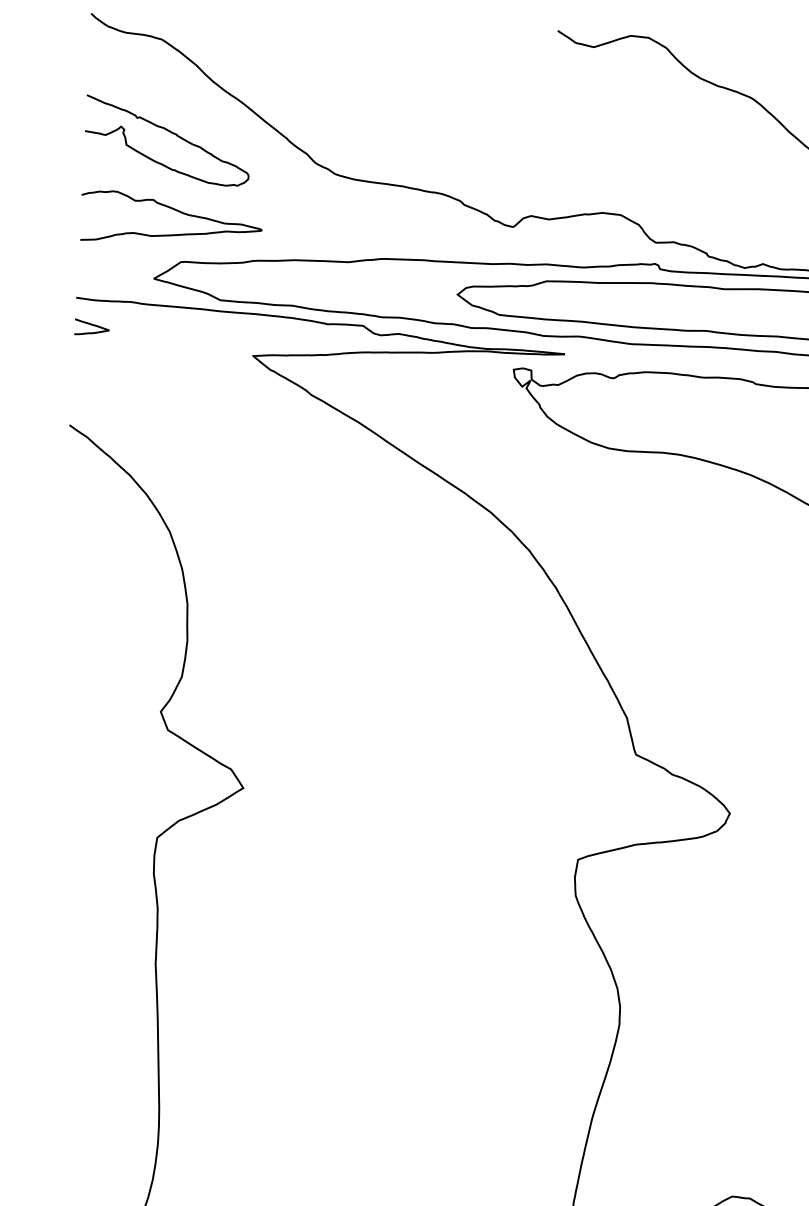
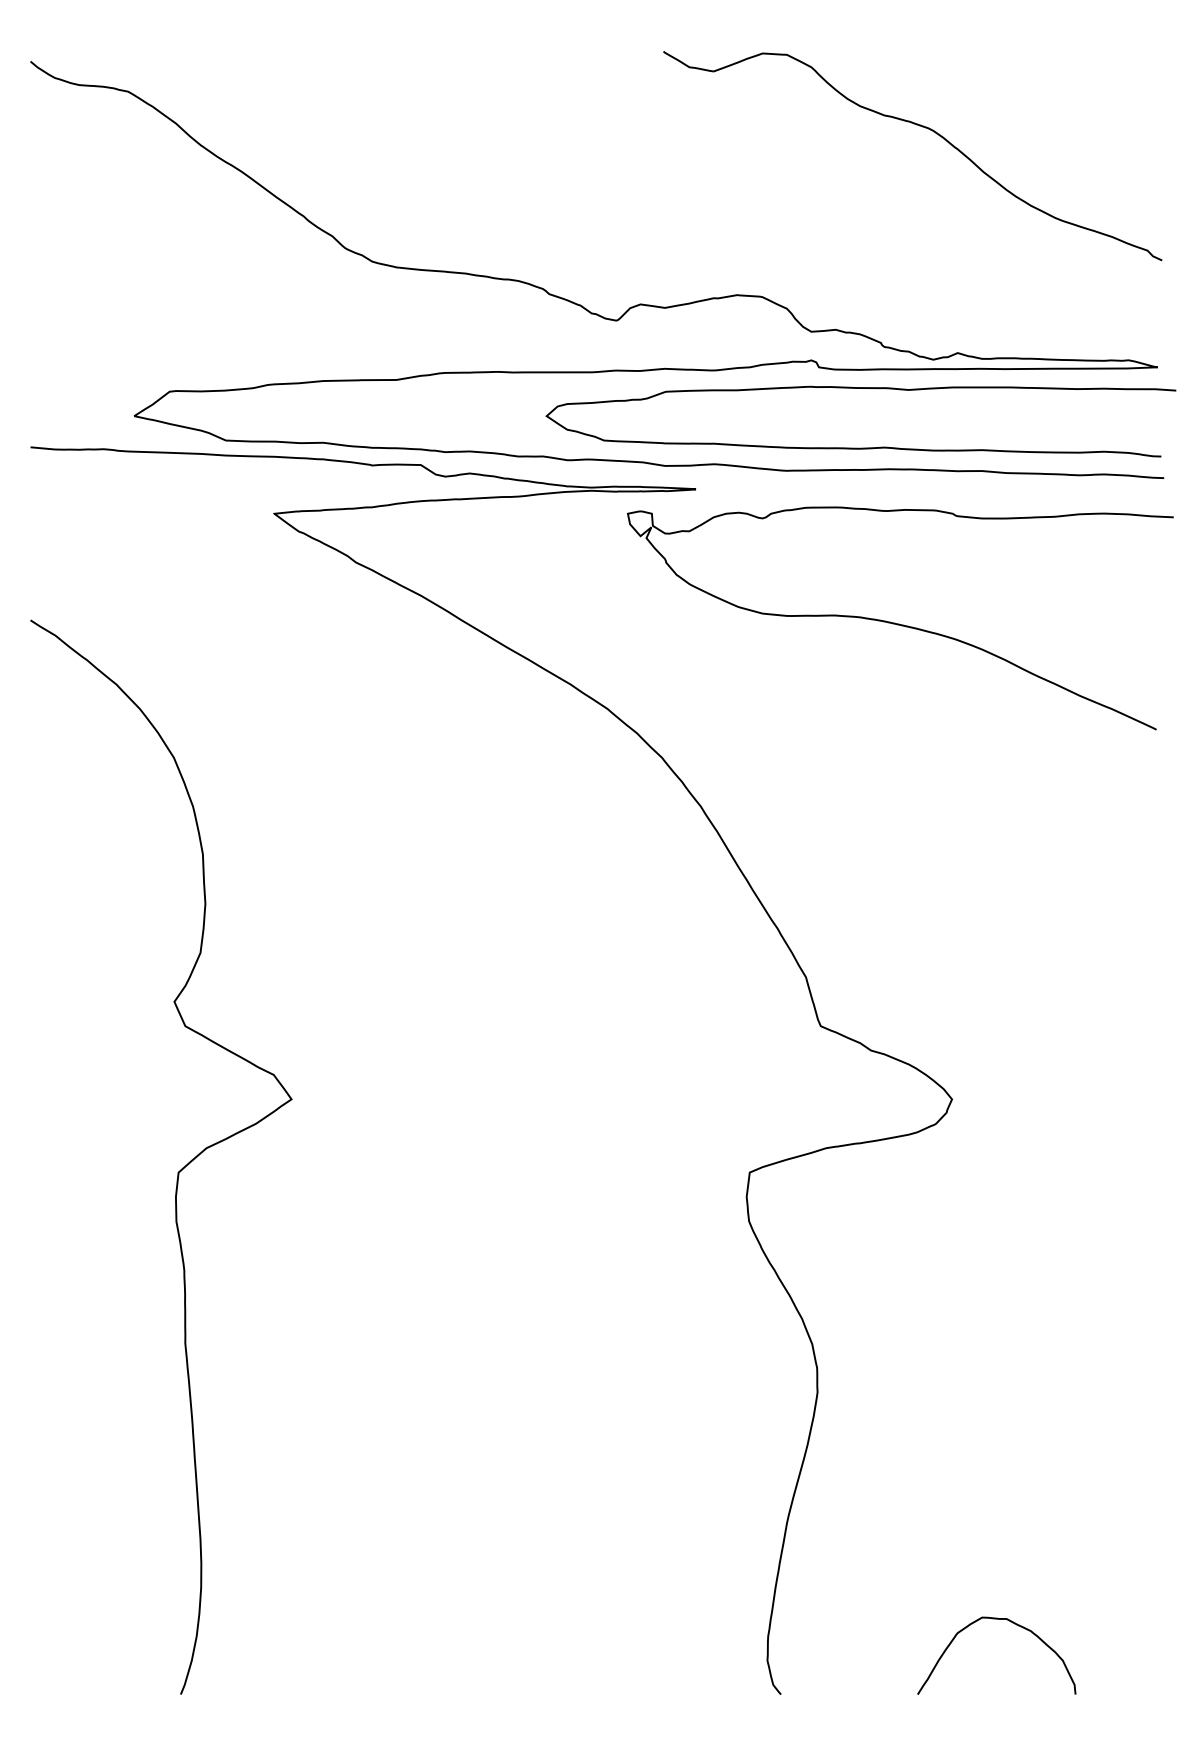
curve: (171, 133) -> (148, 218), removed
curve: (175, 210) -> (158, 322), removed
curve: (91, 325) -> (53, 483), removed

